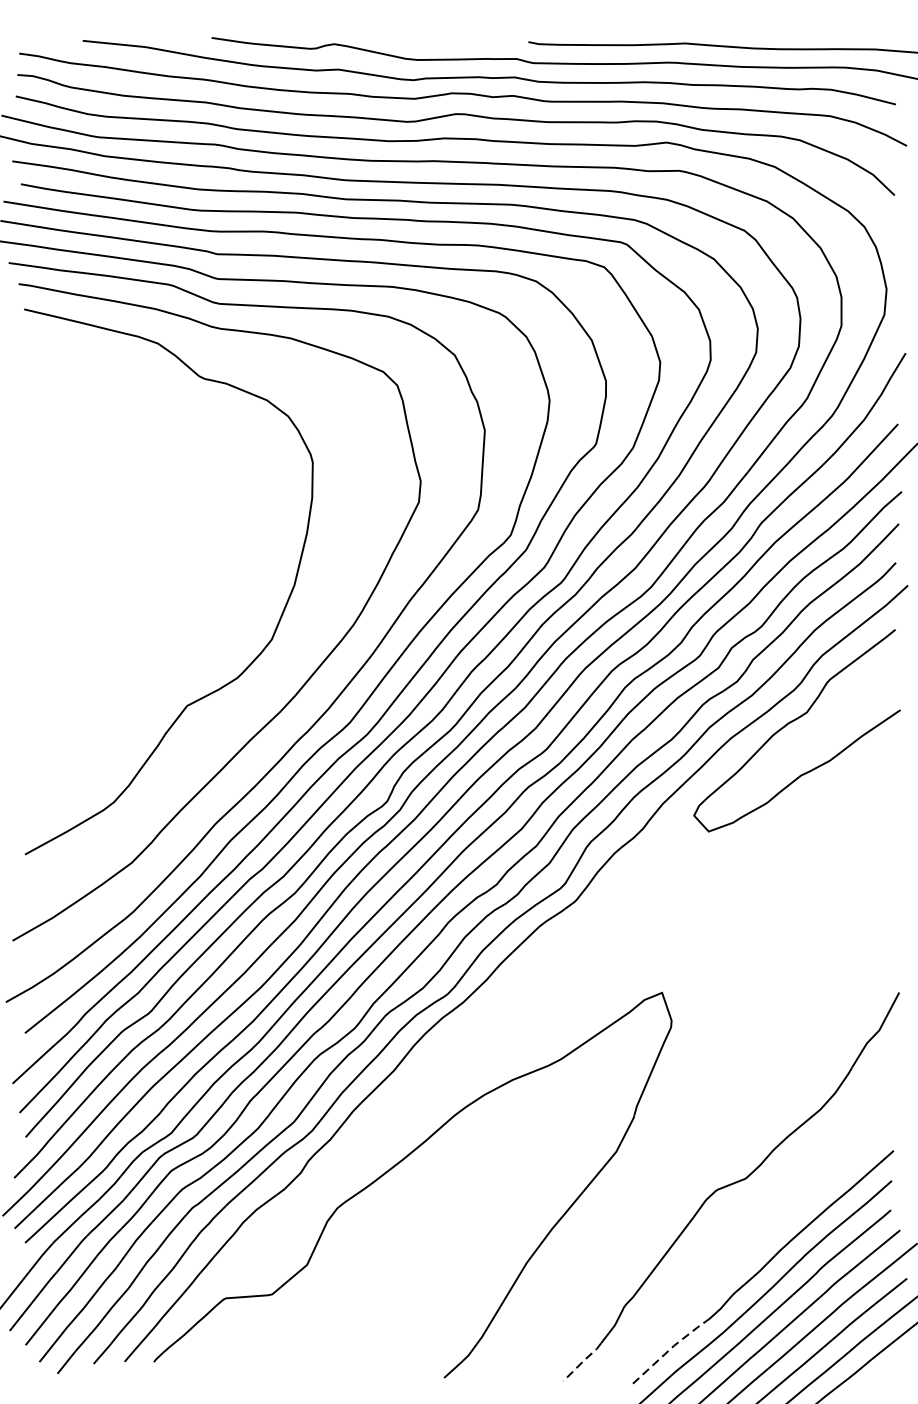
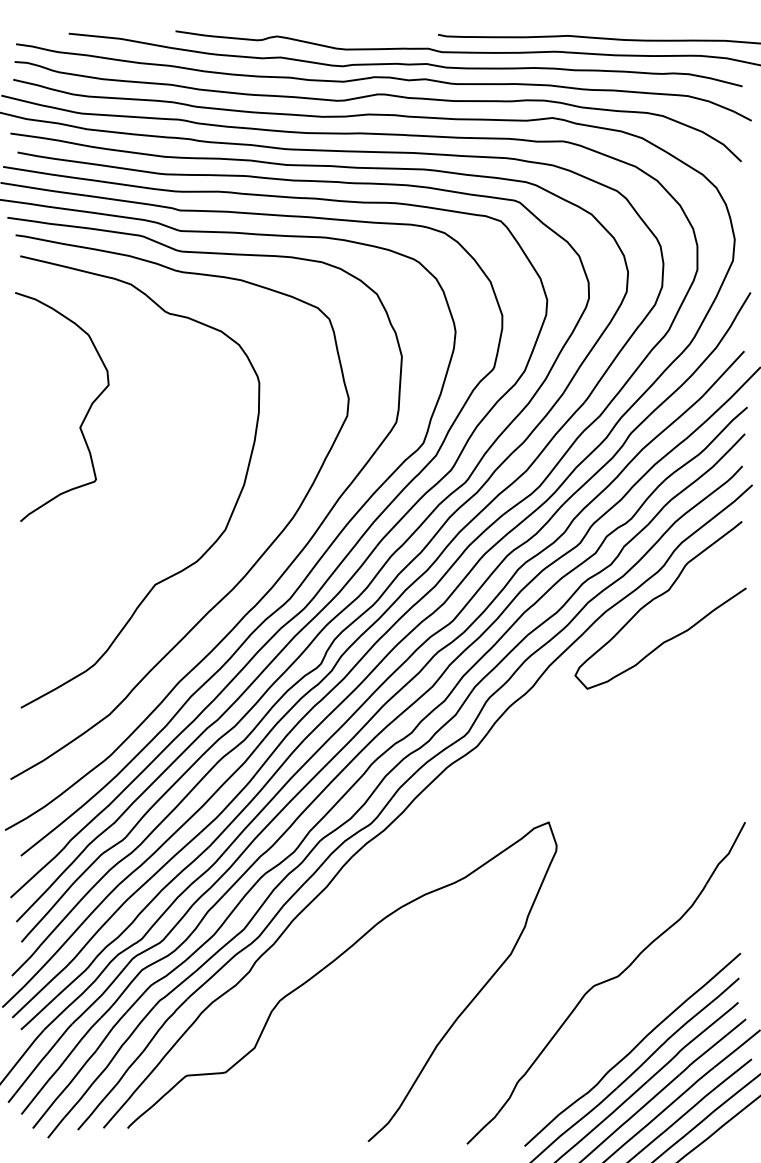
curve: (101, 502) -> (84, 416), added
line: (670, 1350) -> (555, 1118), dashed -> solid
line: (583, 1360) -> (483, 1127), dashed -> solid

